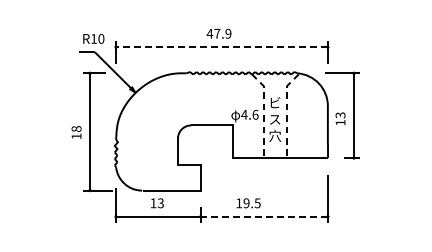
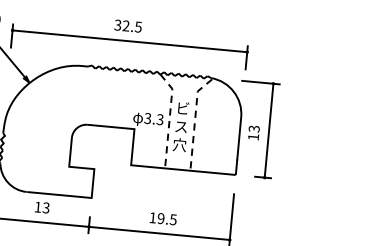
text: (218, 33) -> (127, 25), 47.9 -> 32.5
line: (221, 47) -> (129, 41), dashed -> solid
text: (249, 114) -> (153, 118), 4.6 -> 3.3
text: (248, 203) -> (163, 219), moved
line: (264, 216) -> (159, 233), dashed -> solid

